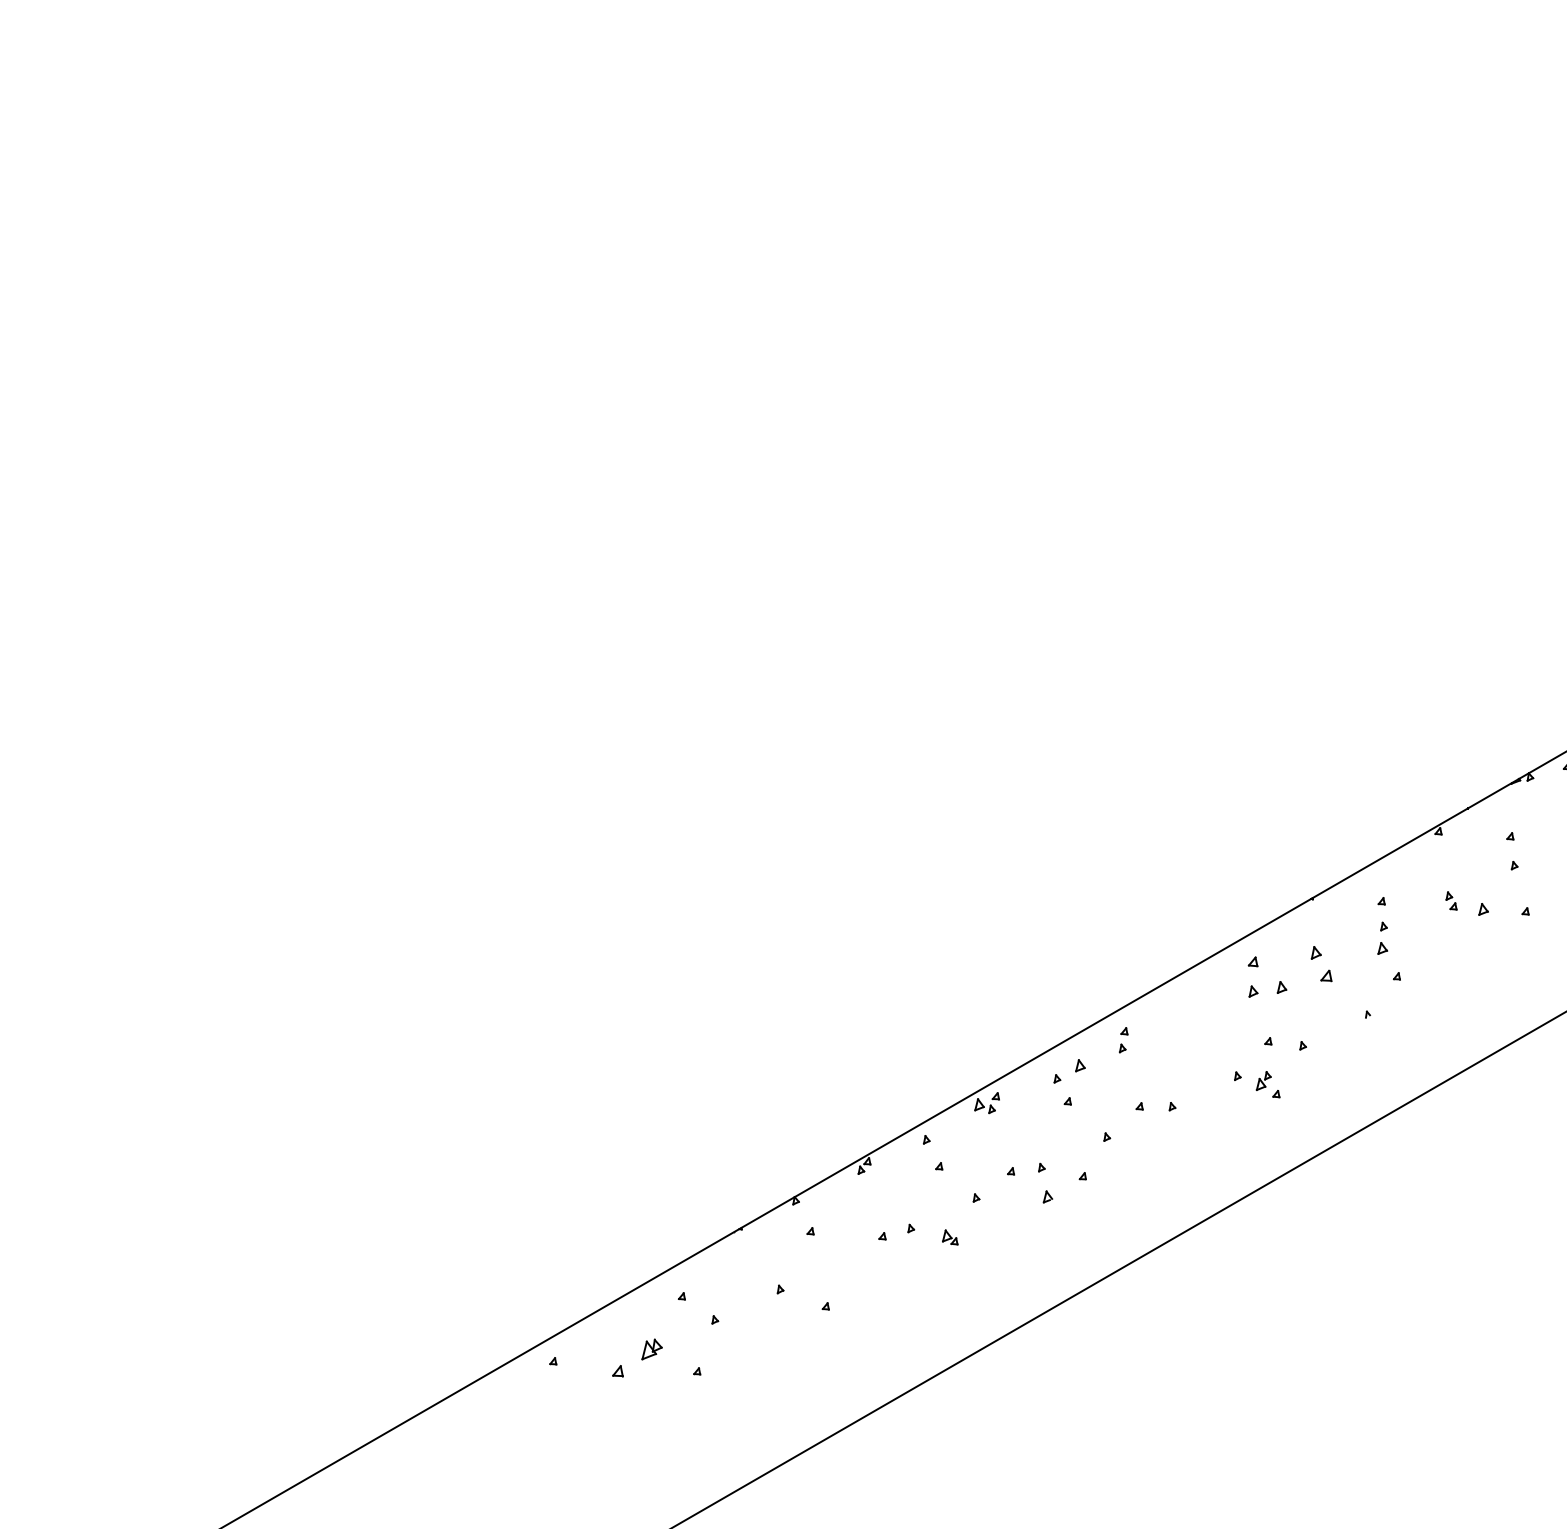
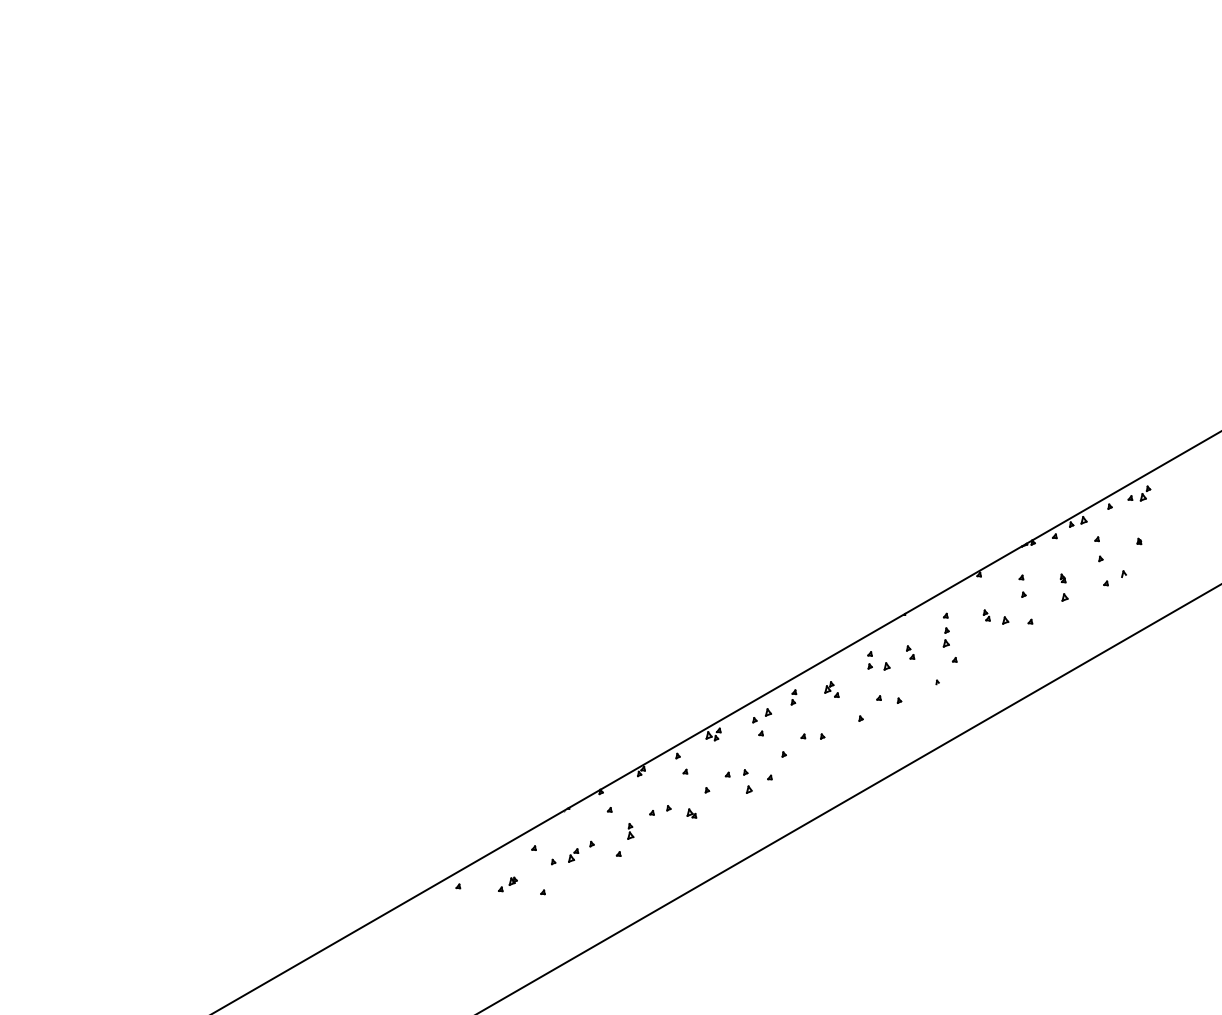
part: (1321, 963) -> (910, 652), size x0.62
part: (1252, 977) -> (869, 660), size x0.71
part: (1267, 1084) -> (831, 689), moved
part: (845, 1268) -> (630, 831), added
part: (749, 1308) -> (573, 855), added
part: (636, 1358) -> (507, 884), size x0.62

